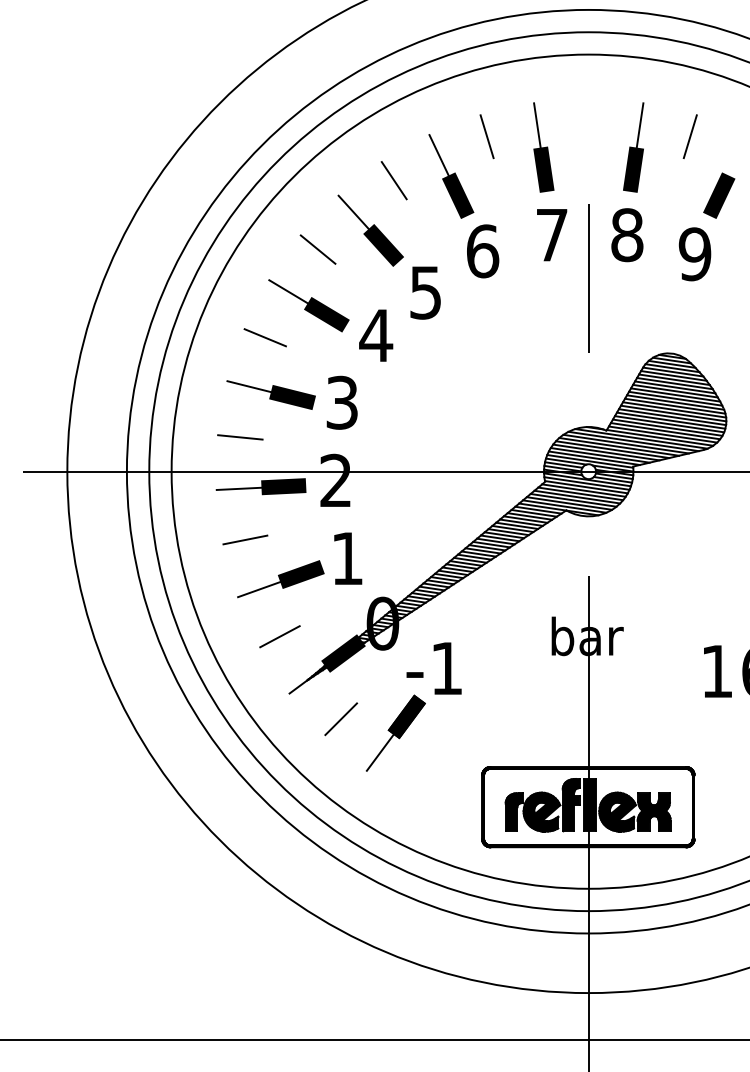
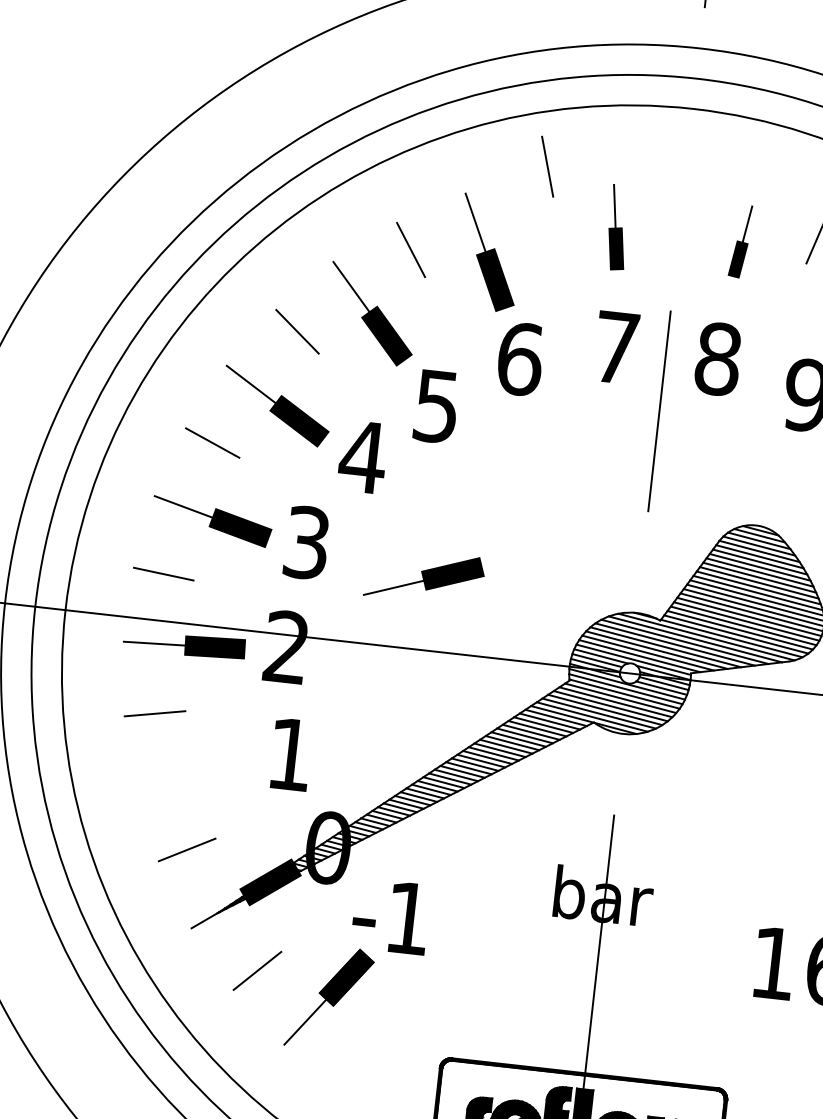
line: (486, 136) -> (546, 166), moved
part: (543, 147) -> (618, 227), size x0.7
part: (633, 147) -> (739, 241), size x0.6
part: (280, 579) -> (424, 577), moved

